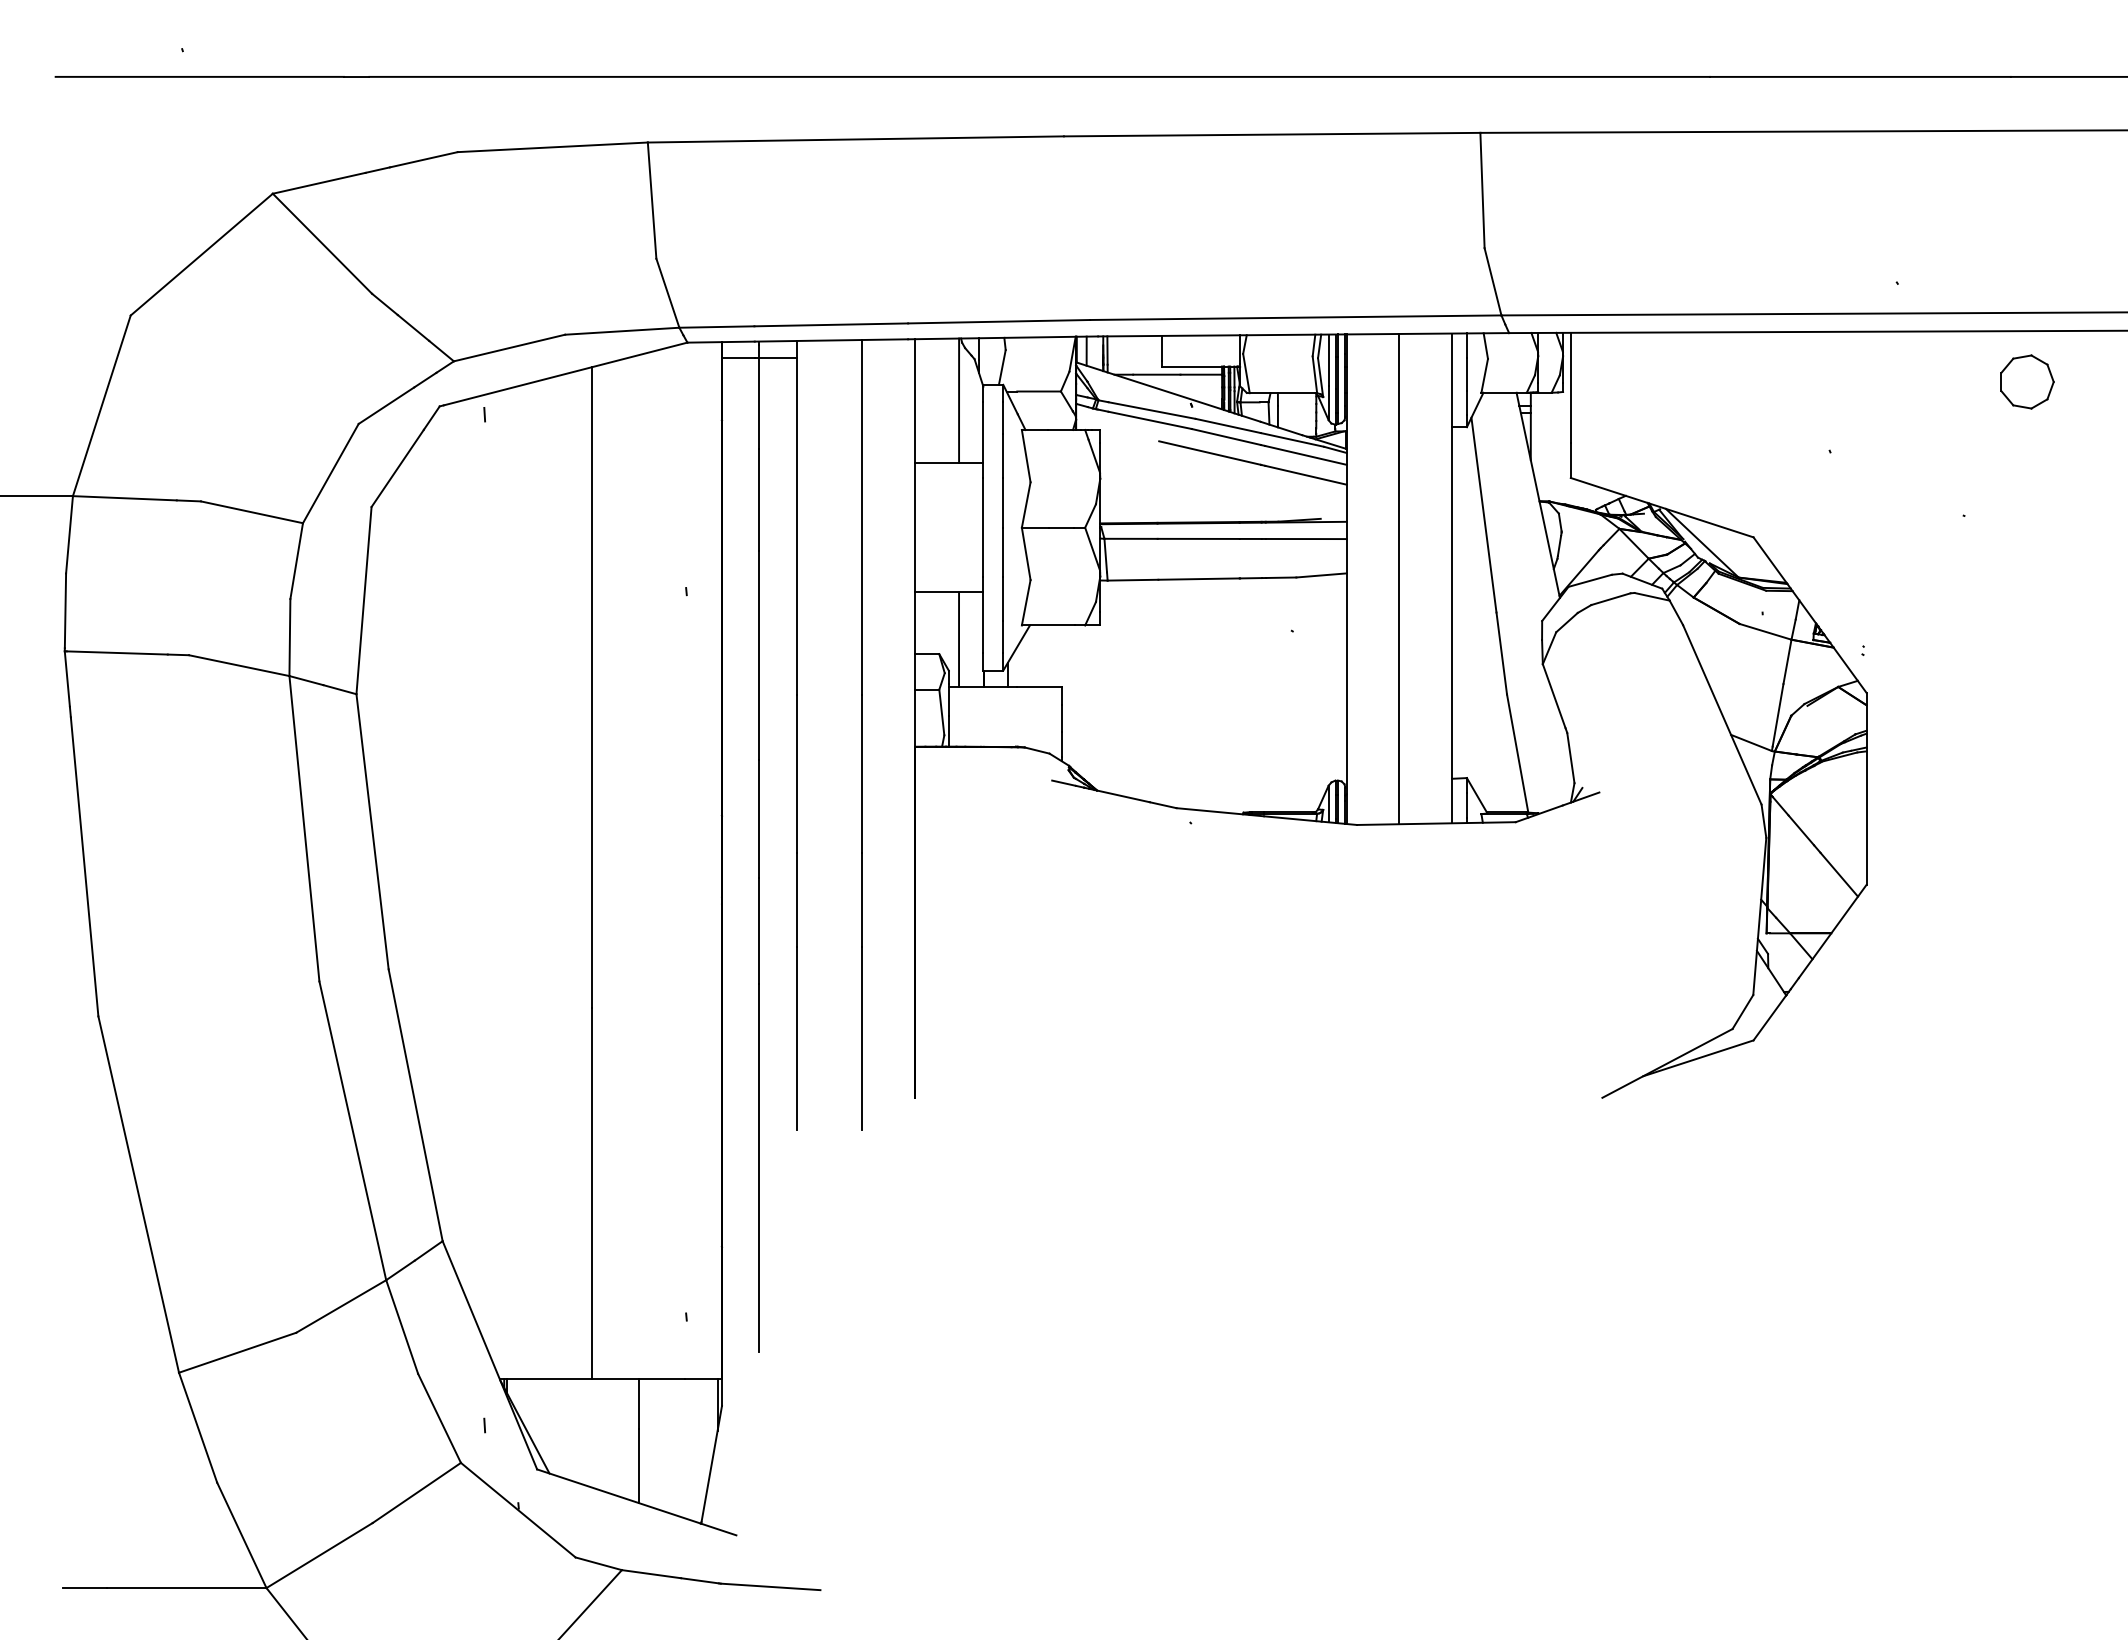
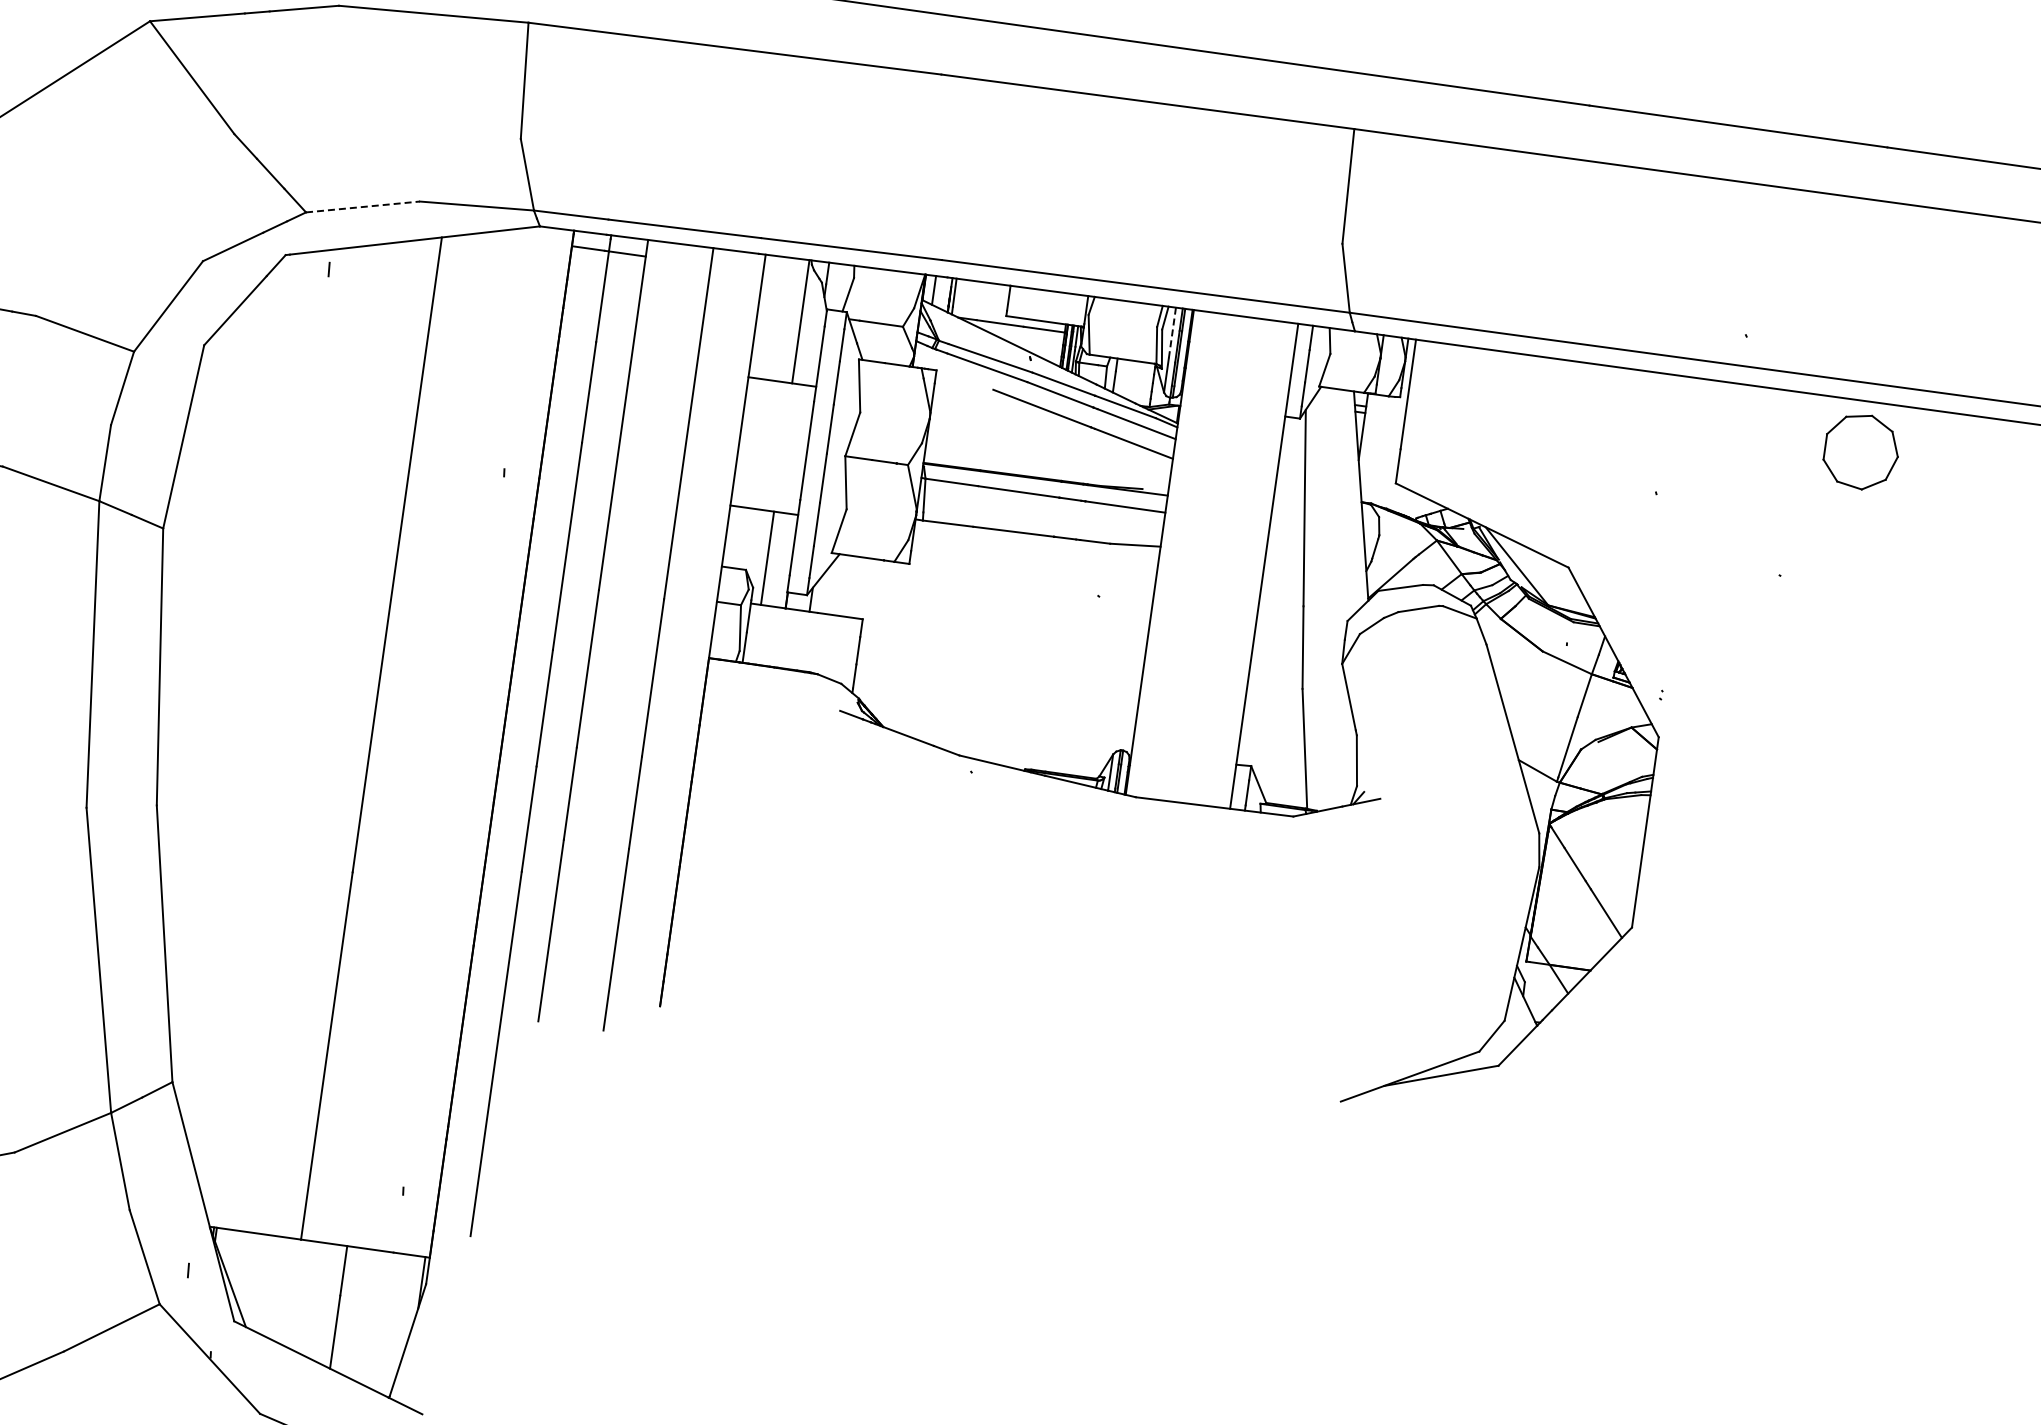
line: (510, 347) -> (364, 206), solid -> dashed
line: (1328, 360) -> (1172, 333), solid -> dashed
part: (2027, 381) -> (1861, 451), size x1.4
line: (1399, 578) -> (1212, 559), removed

